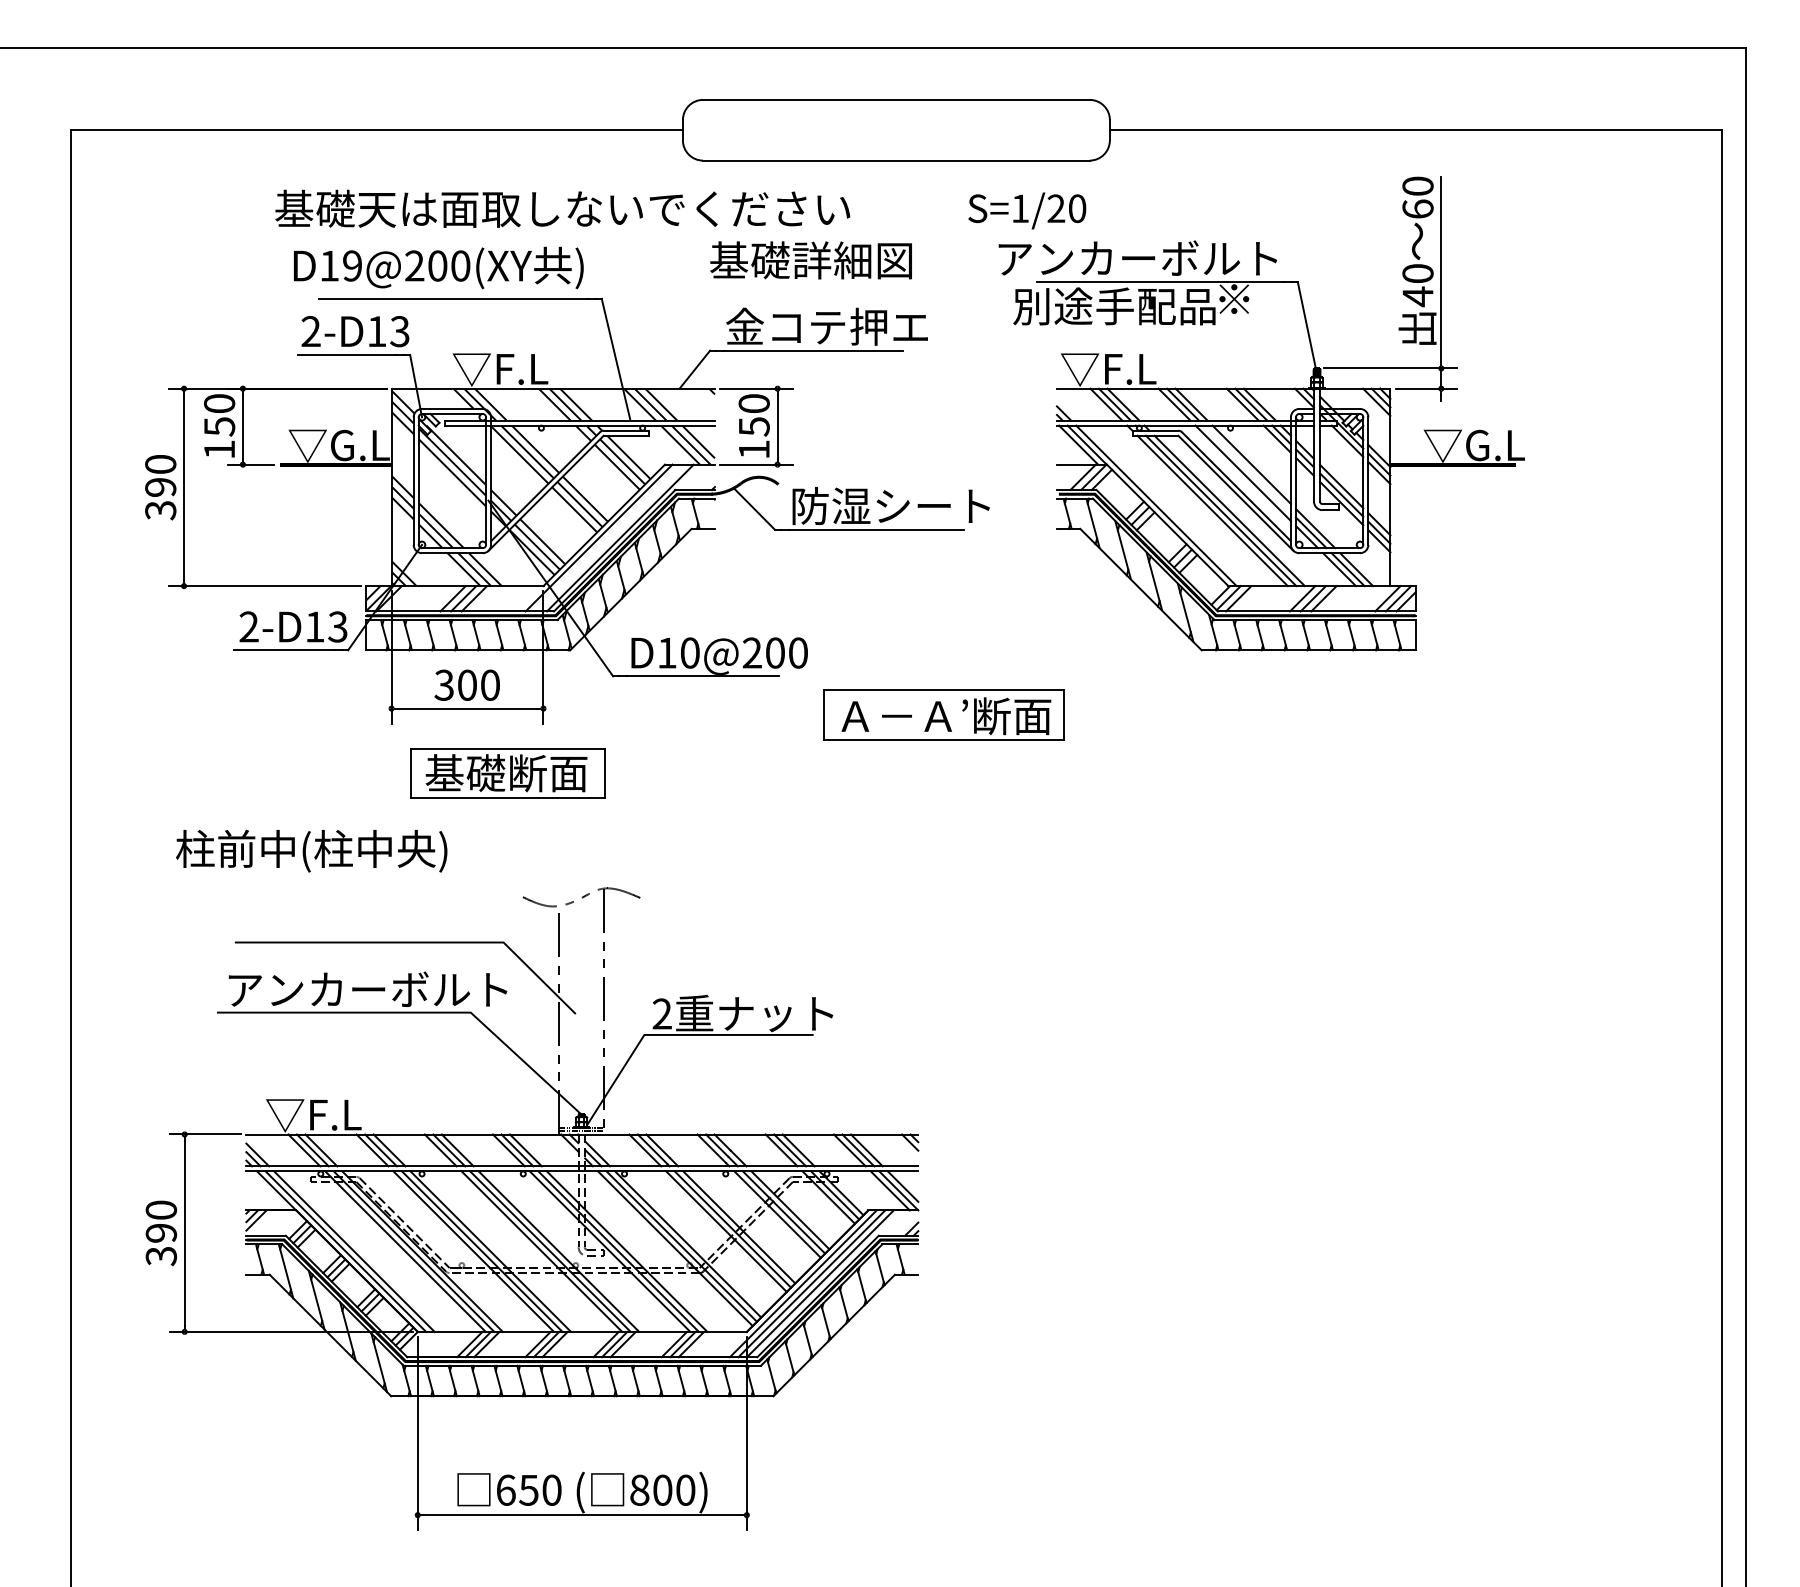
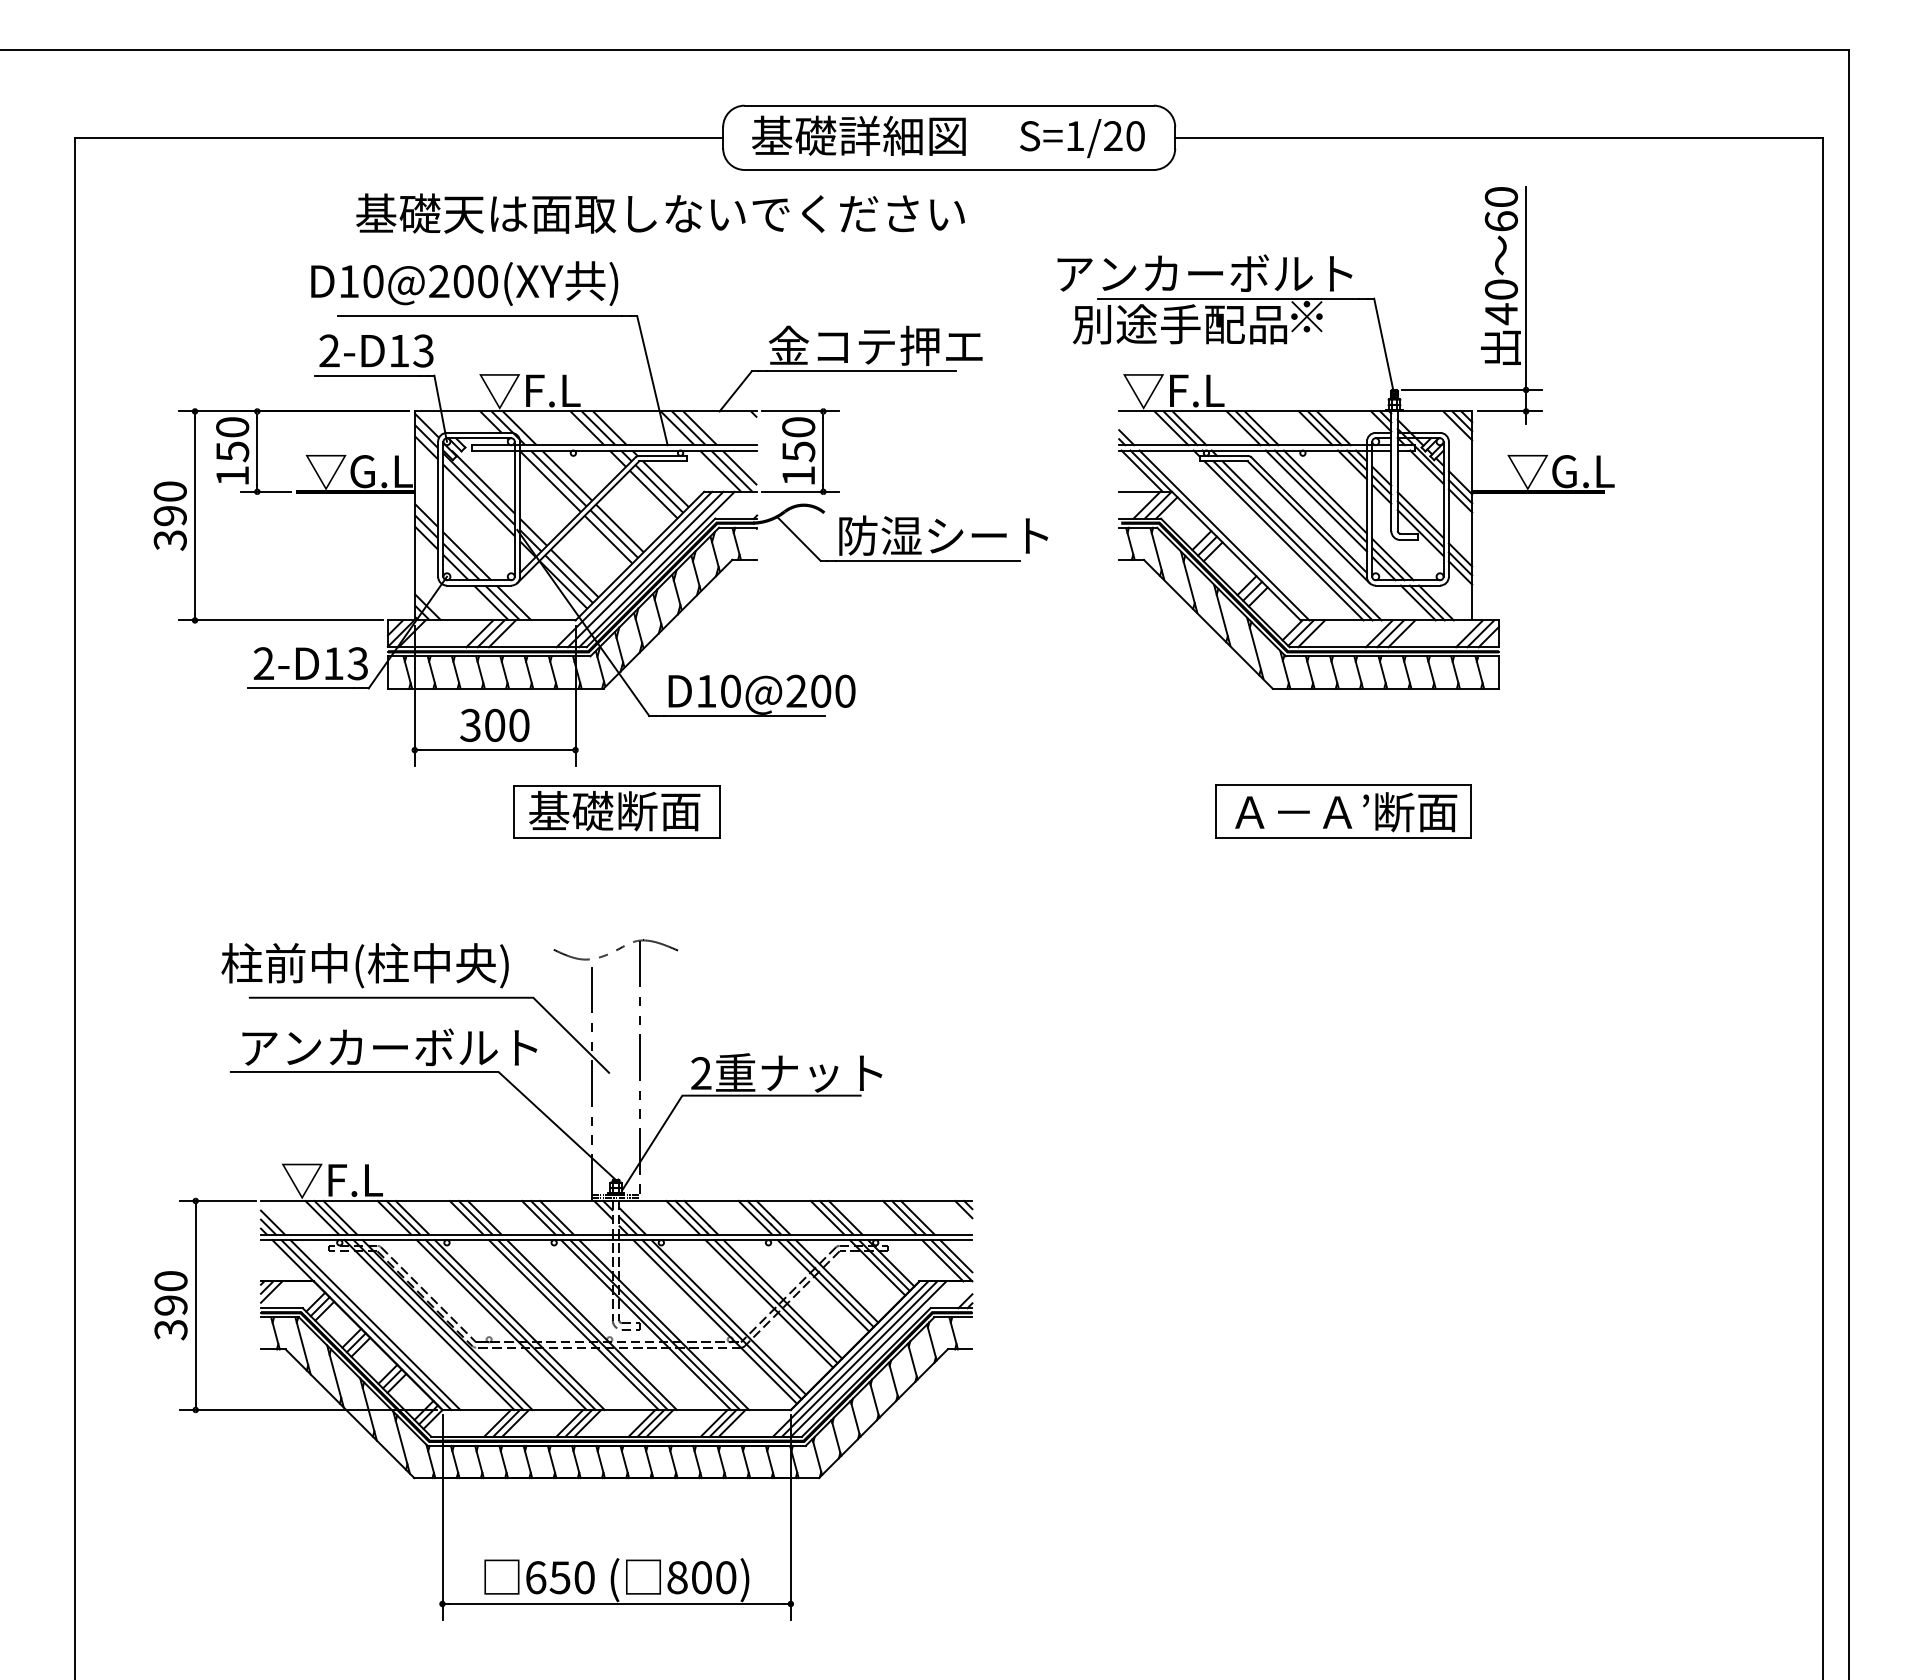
text: (562, 208) -> (660, 213), moved
text: (1027, 210) -> (1082, 138), moved
text: (810, 260) -> (858, 135), moved
text: (352, 265) -> (373, 281), D19@200(XY -> D10@200(XY
line: (1247, 468) -> (1320, 495), added
line: (609, 537) -> (645, 568), added
part: (943, 714) -> (1343, 810), moved
part: (507, 773) -> (615, 811), moved
text: (311, 850) -> (364, 964), moved

